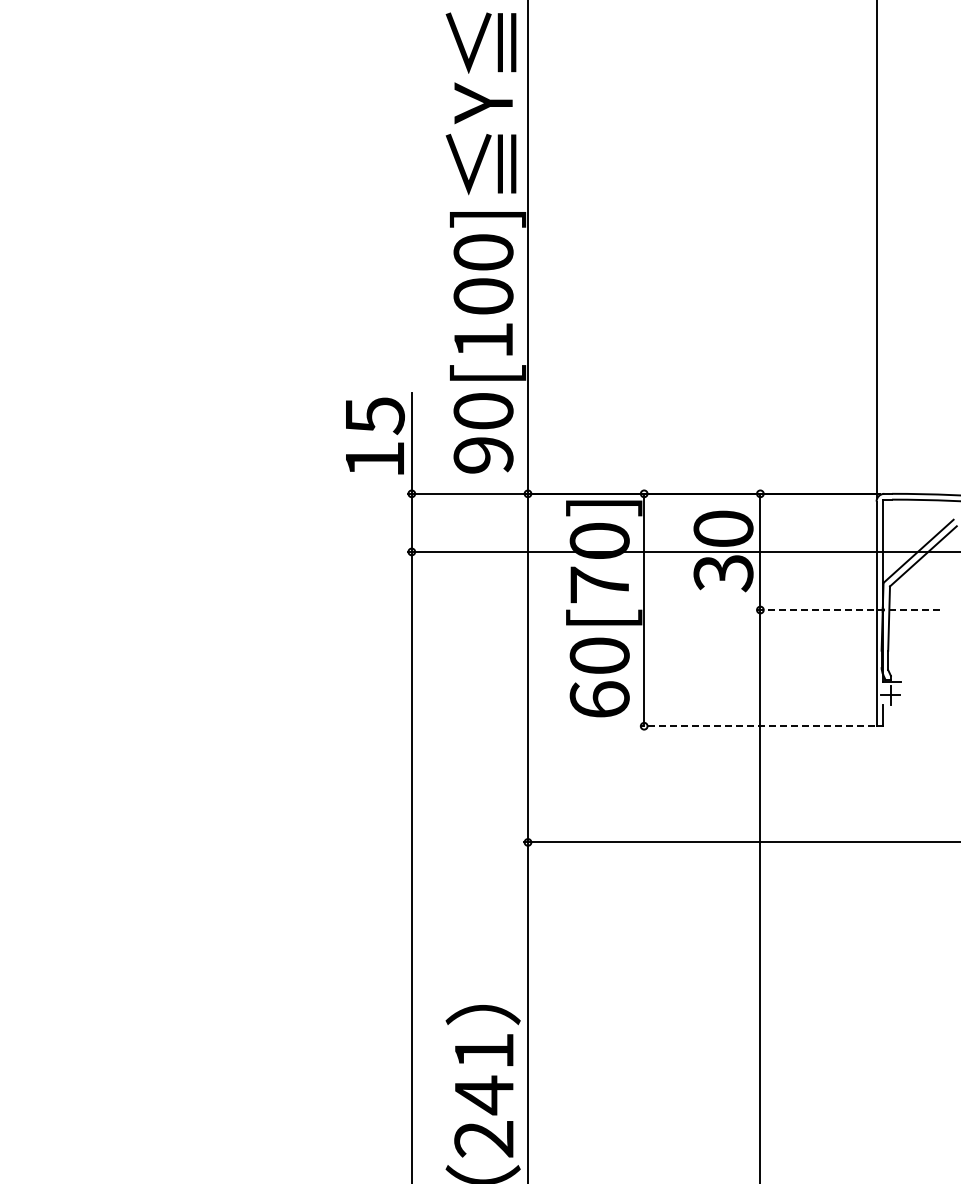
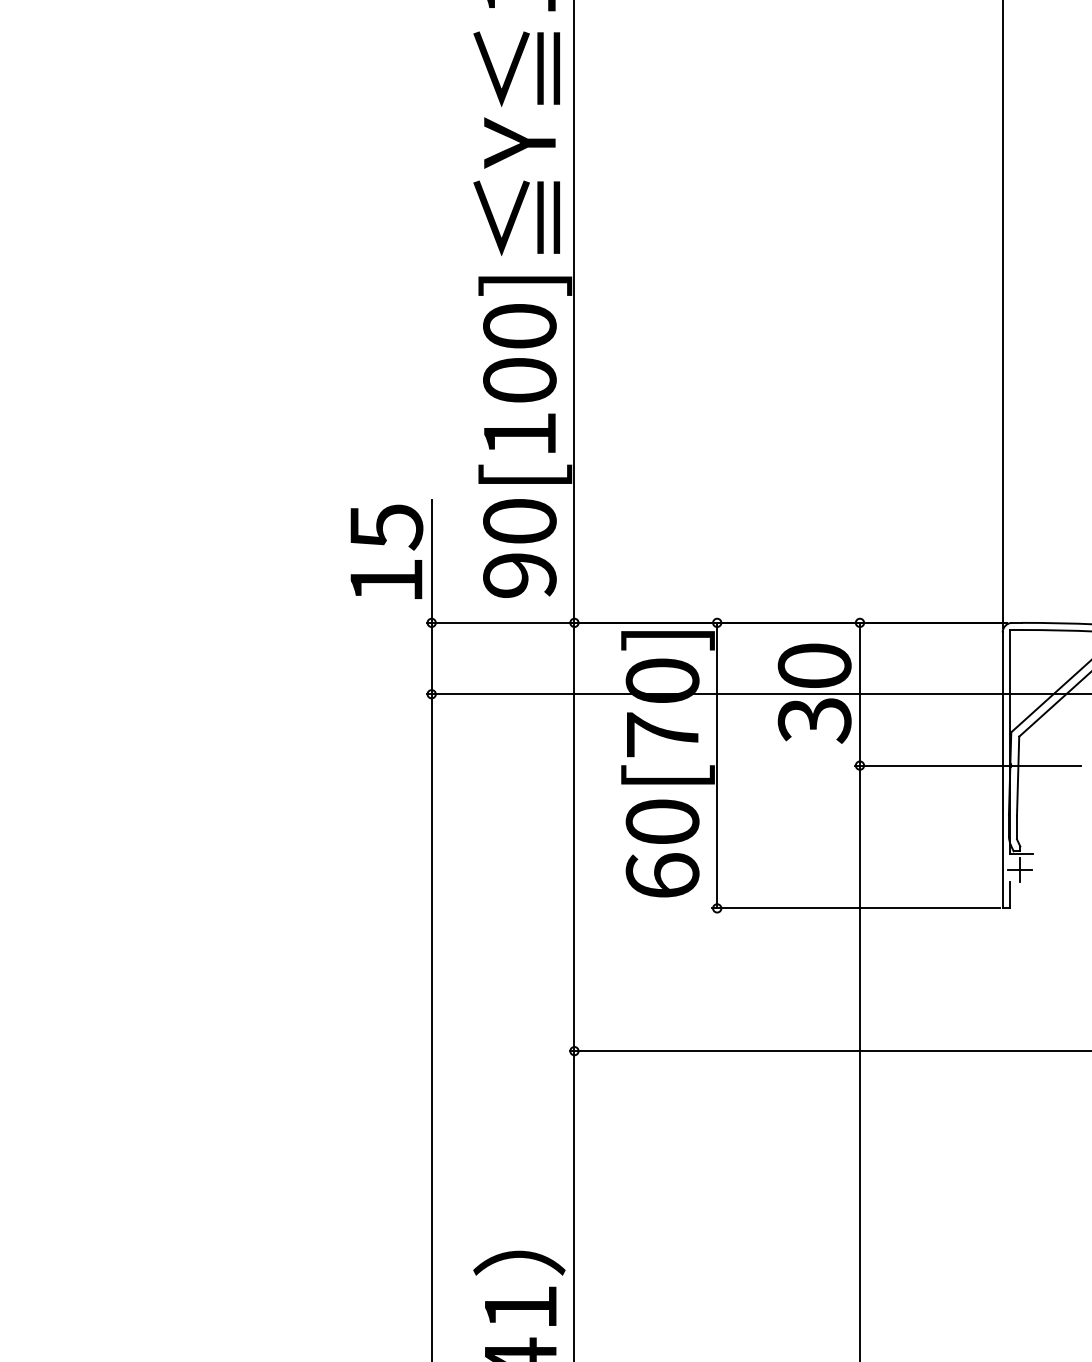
line: (848, 610) -> (968, 766), dashed -> solid
line: (756, 726) -> (855, 908), dashed -> solid

